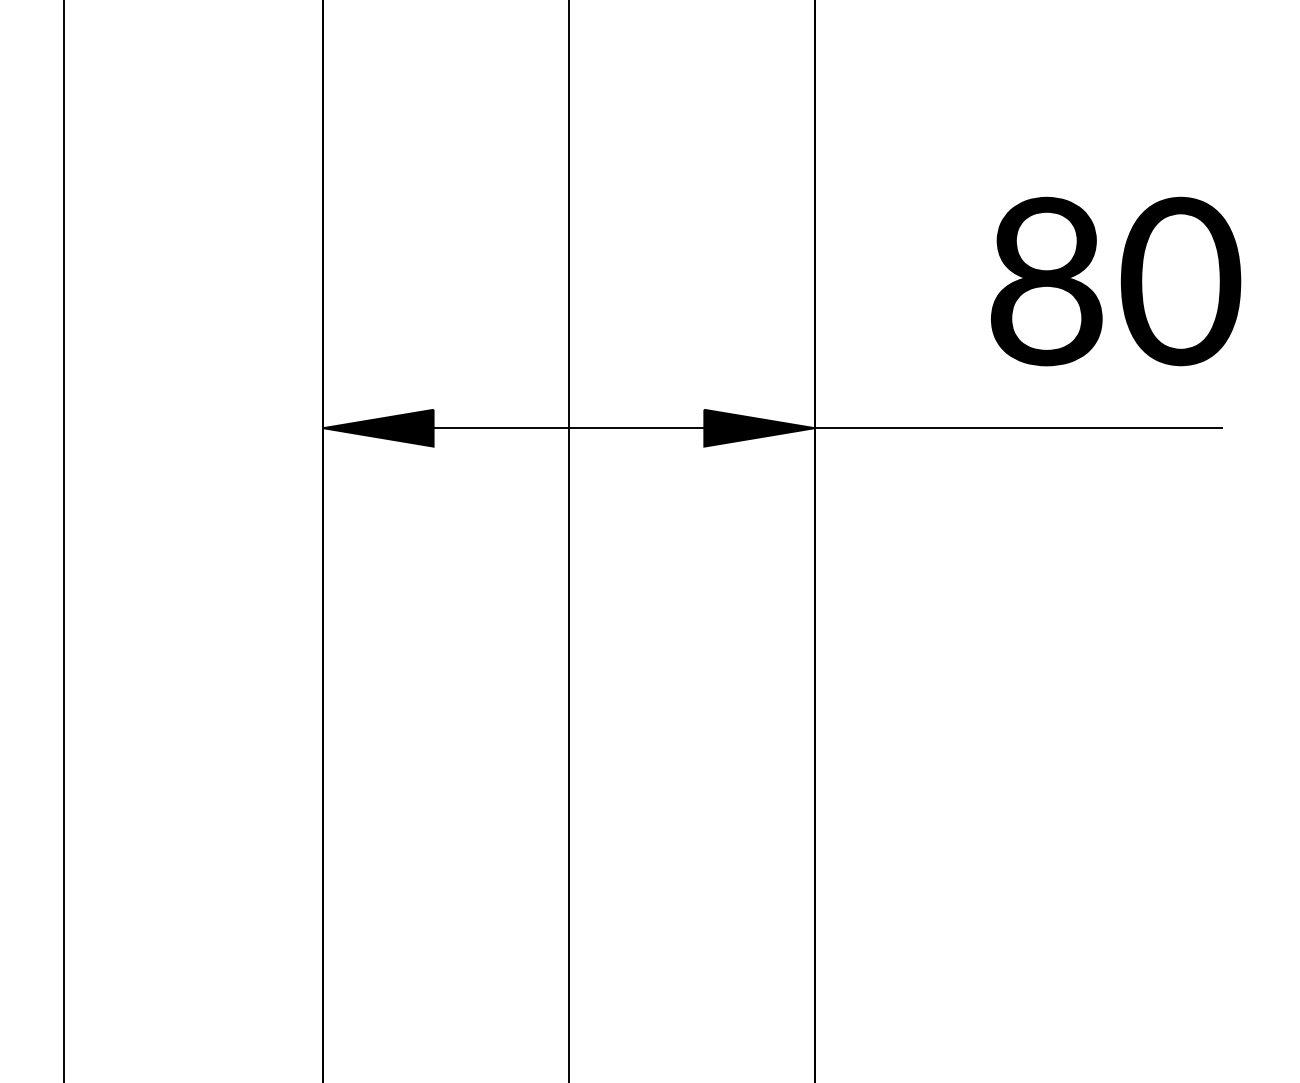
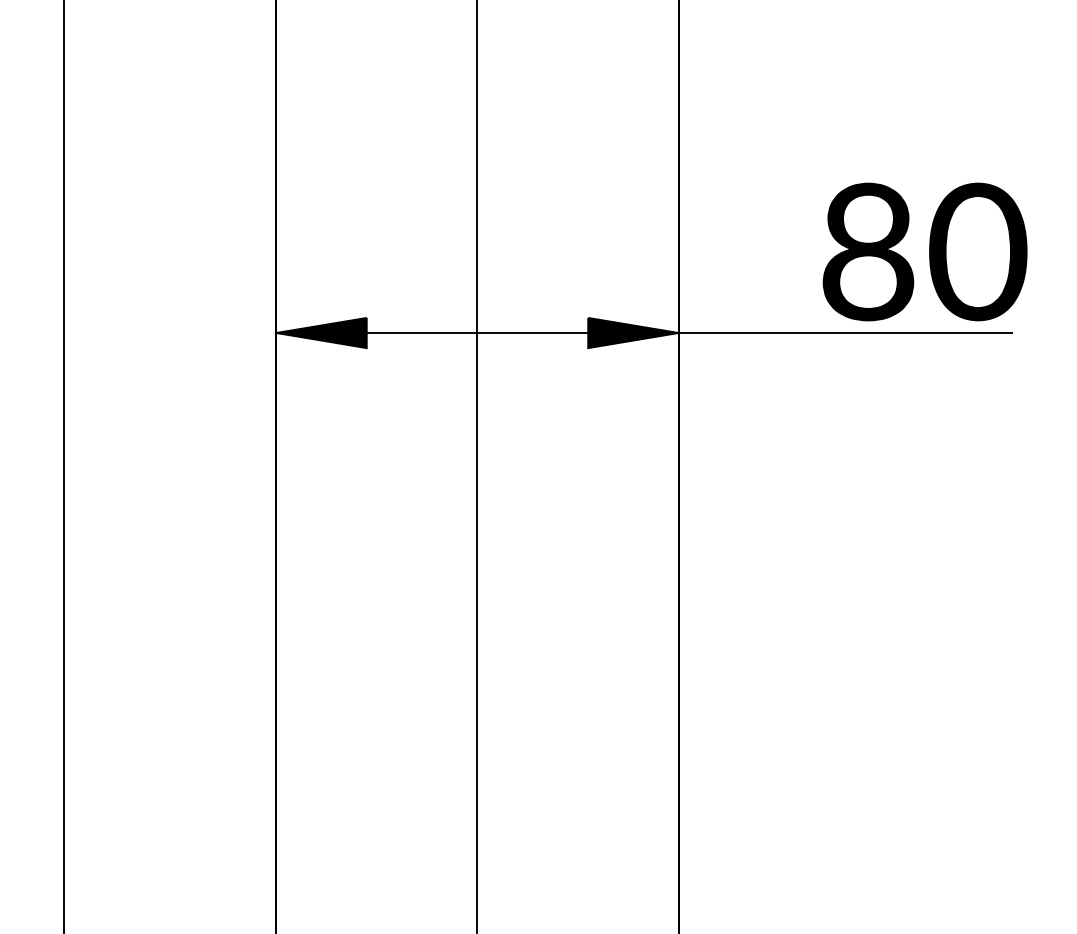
text: (1115, 280) -> (924, 251), moved

